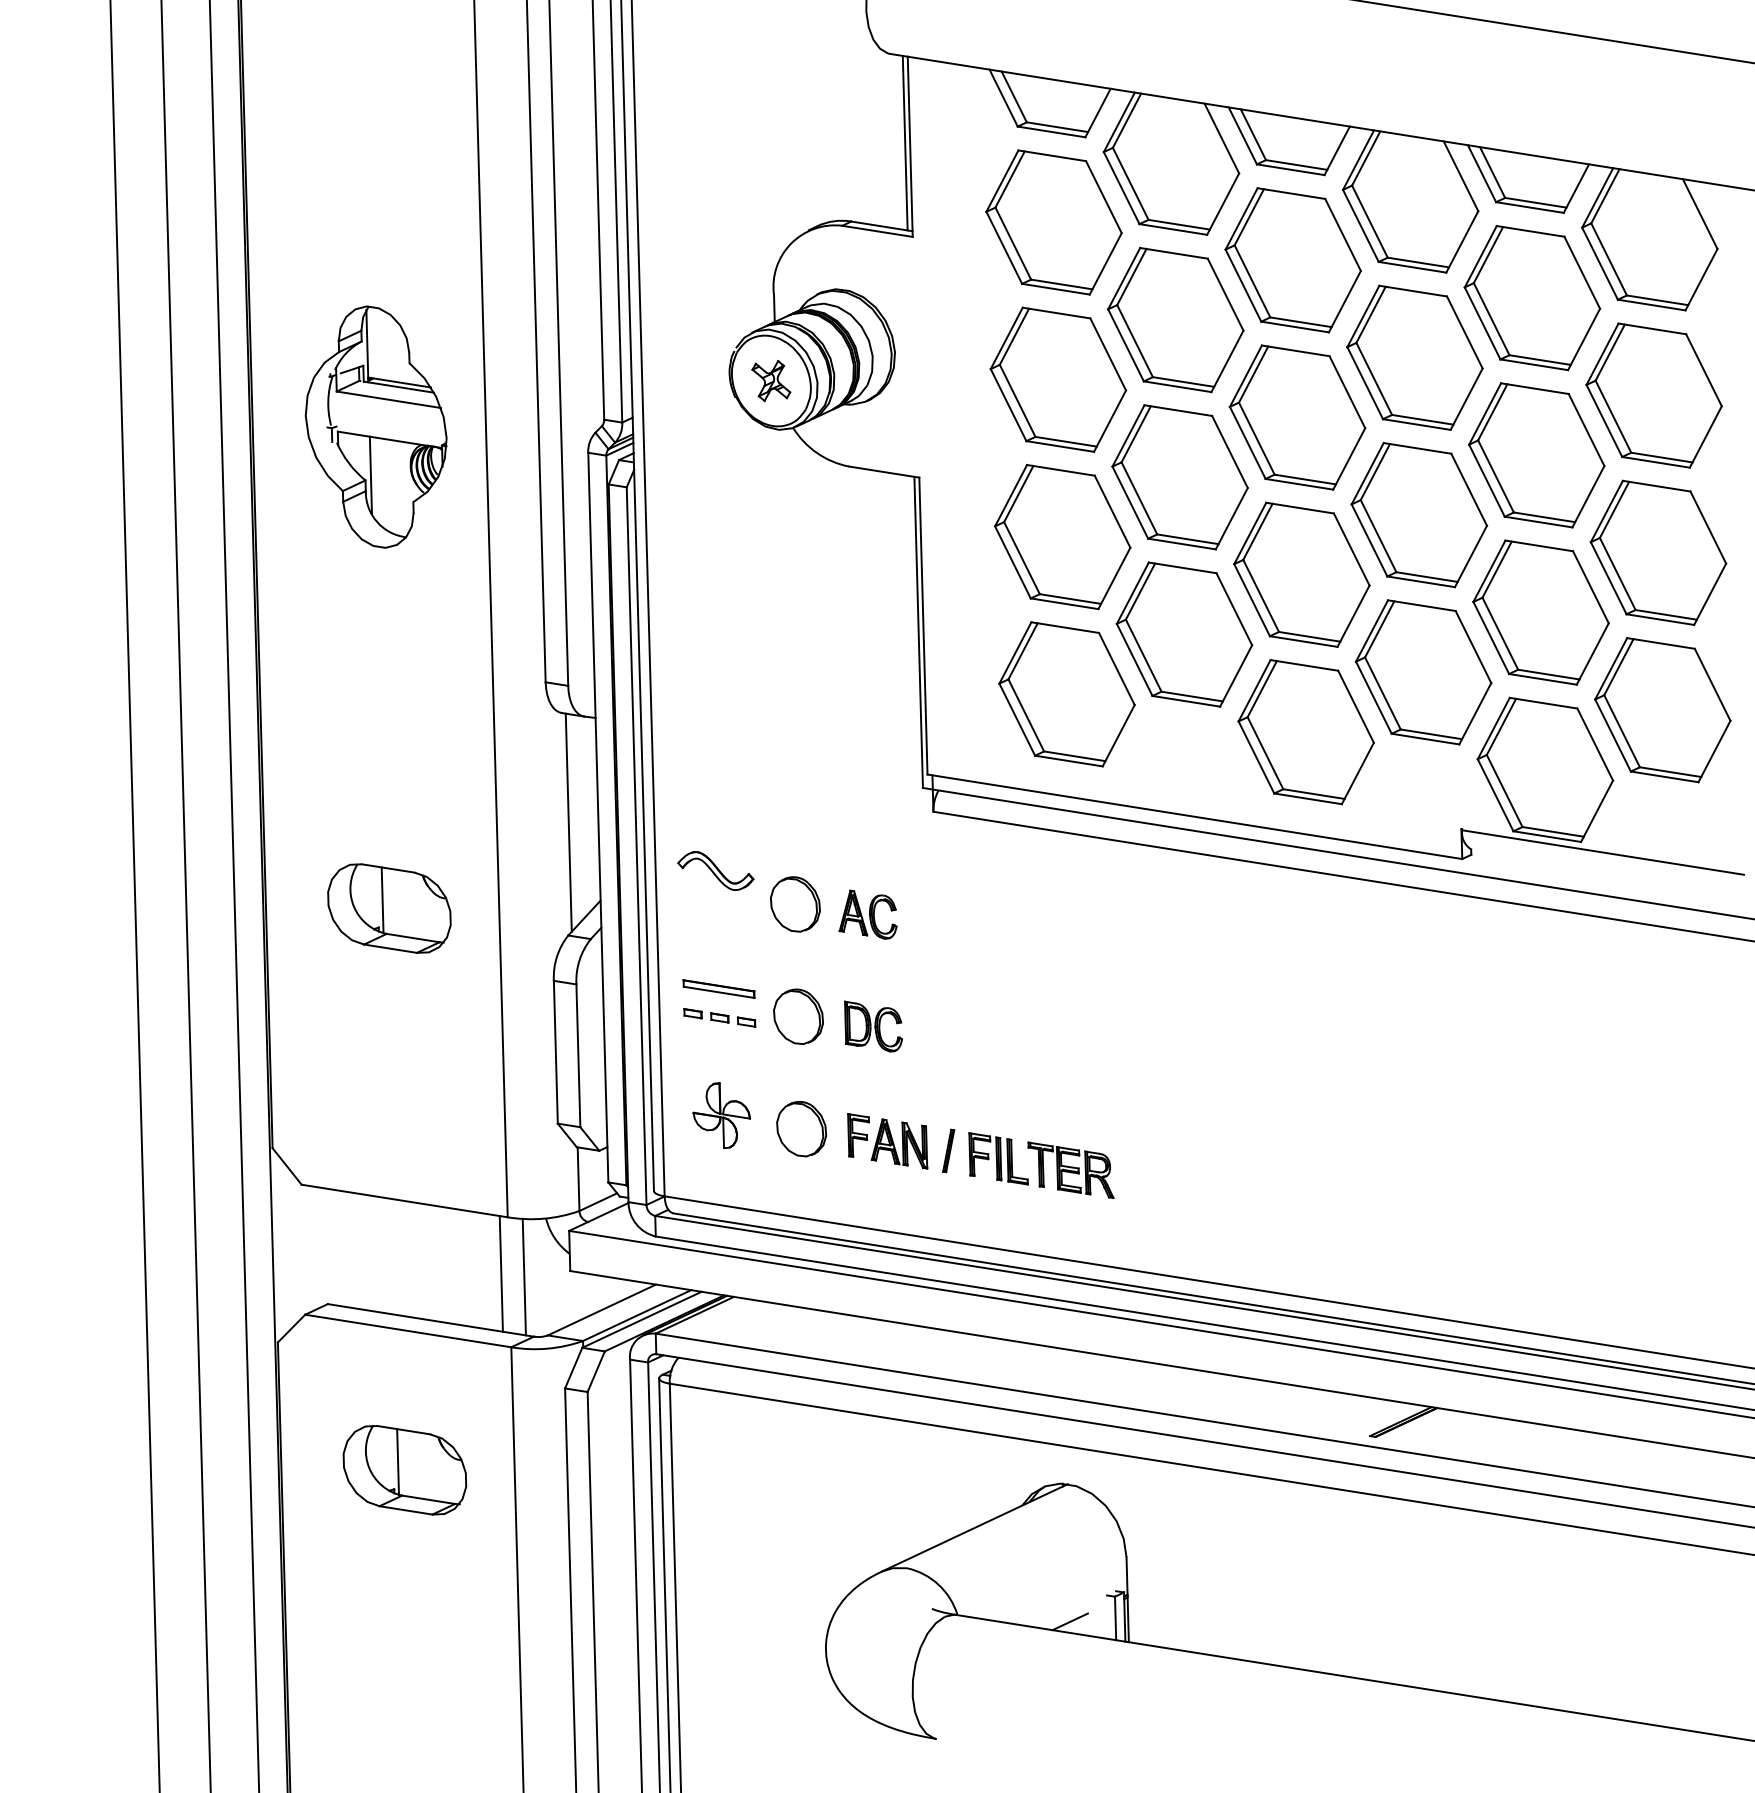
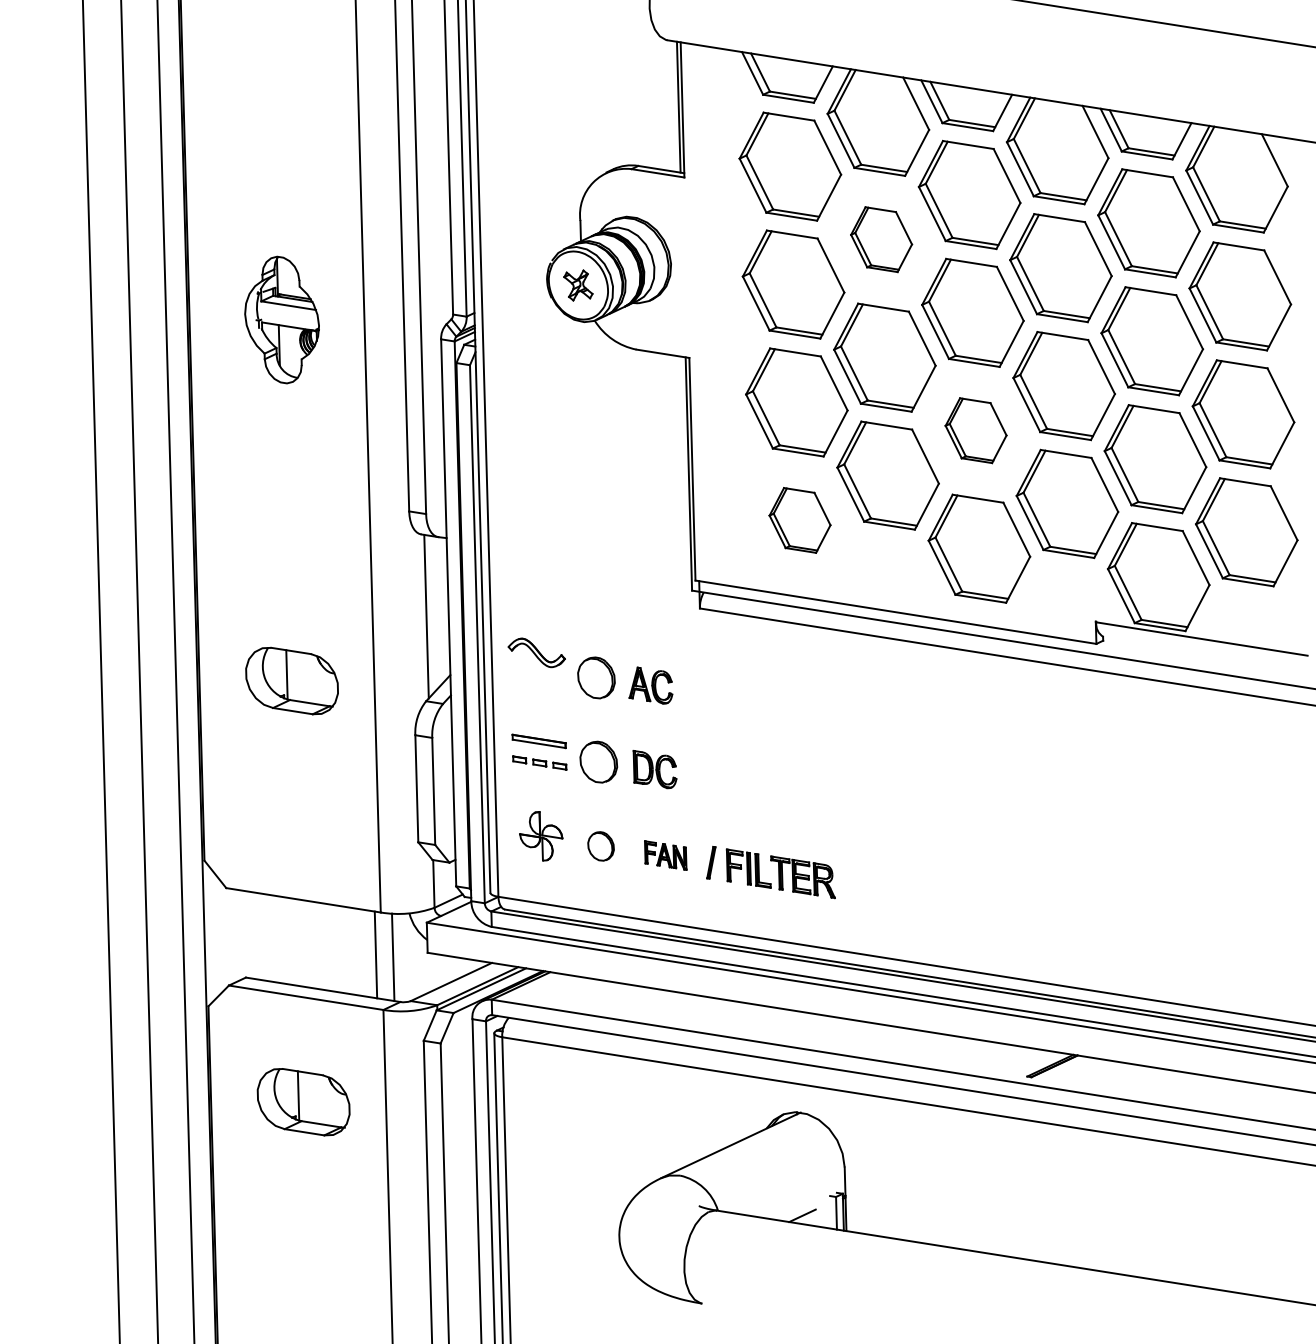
part: (1175, 319) -> (881, 239), size x0.6
part: (375, 426) -> (281, 319), size x0.7
part: (1300, 574) -> (975, 430), size x0.6
part: (1066, 694) -> (799, 520), size x0.6
part: (800, 1129) -> (600, 846), size x0.7
part: (887, 1141) -> (665, 855), size x0.7

